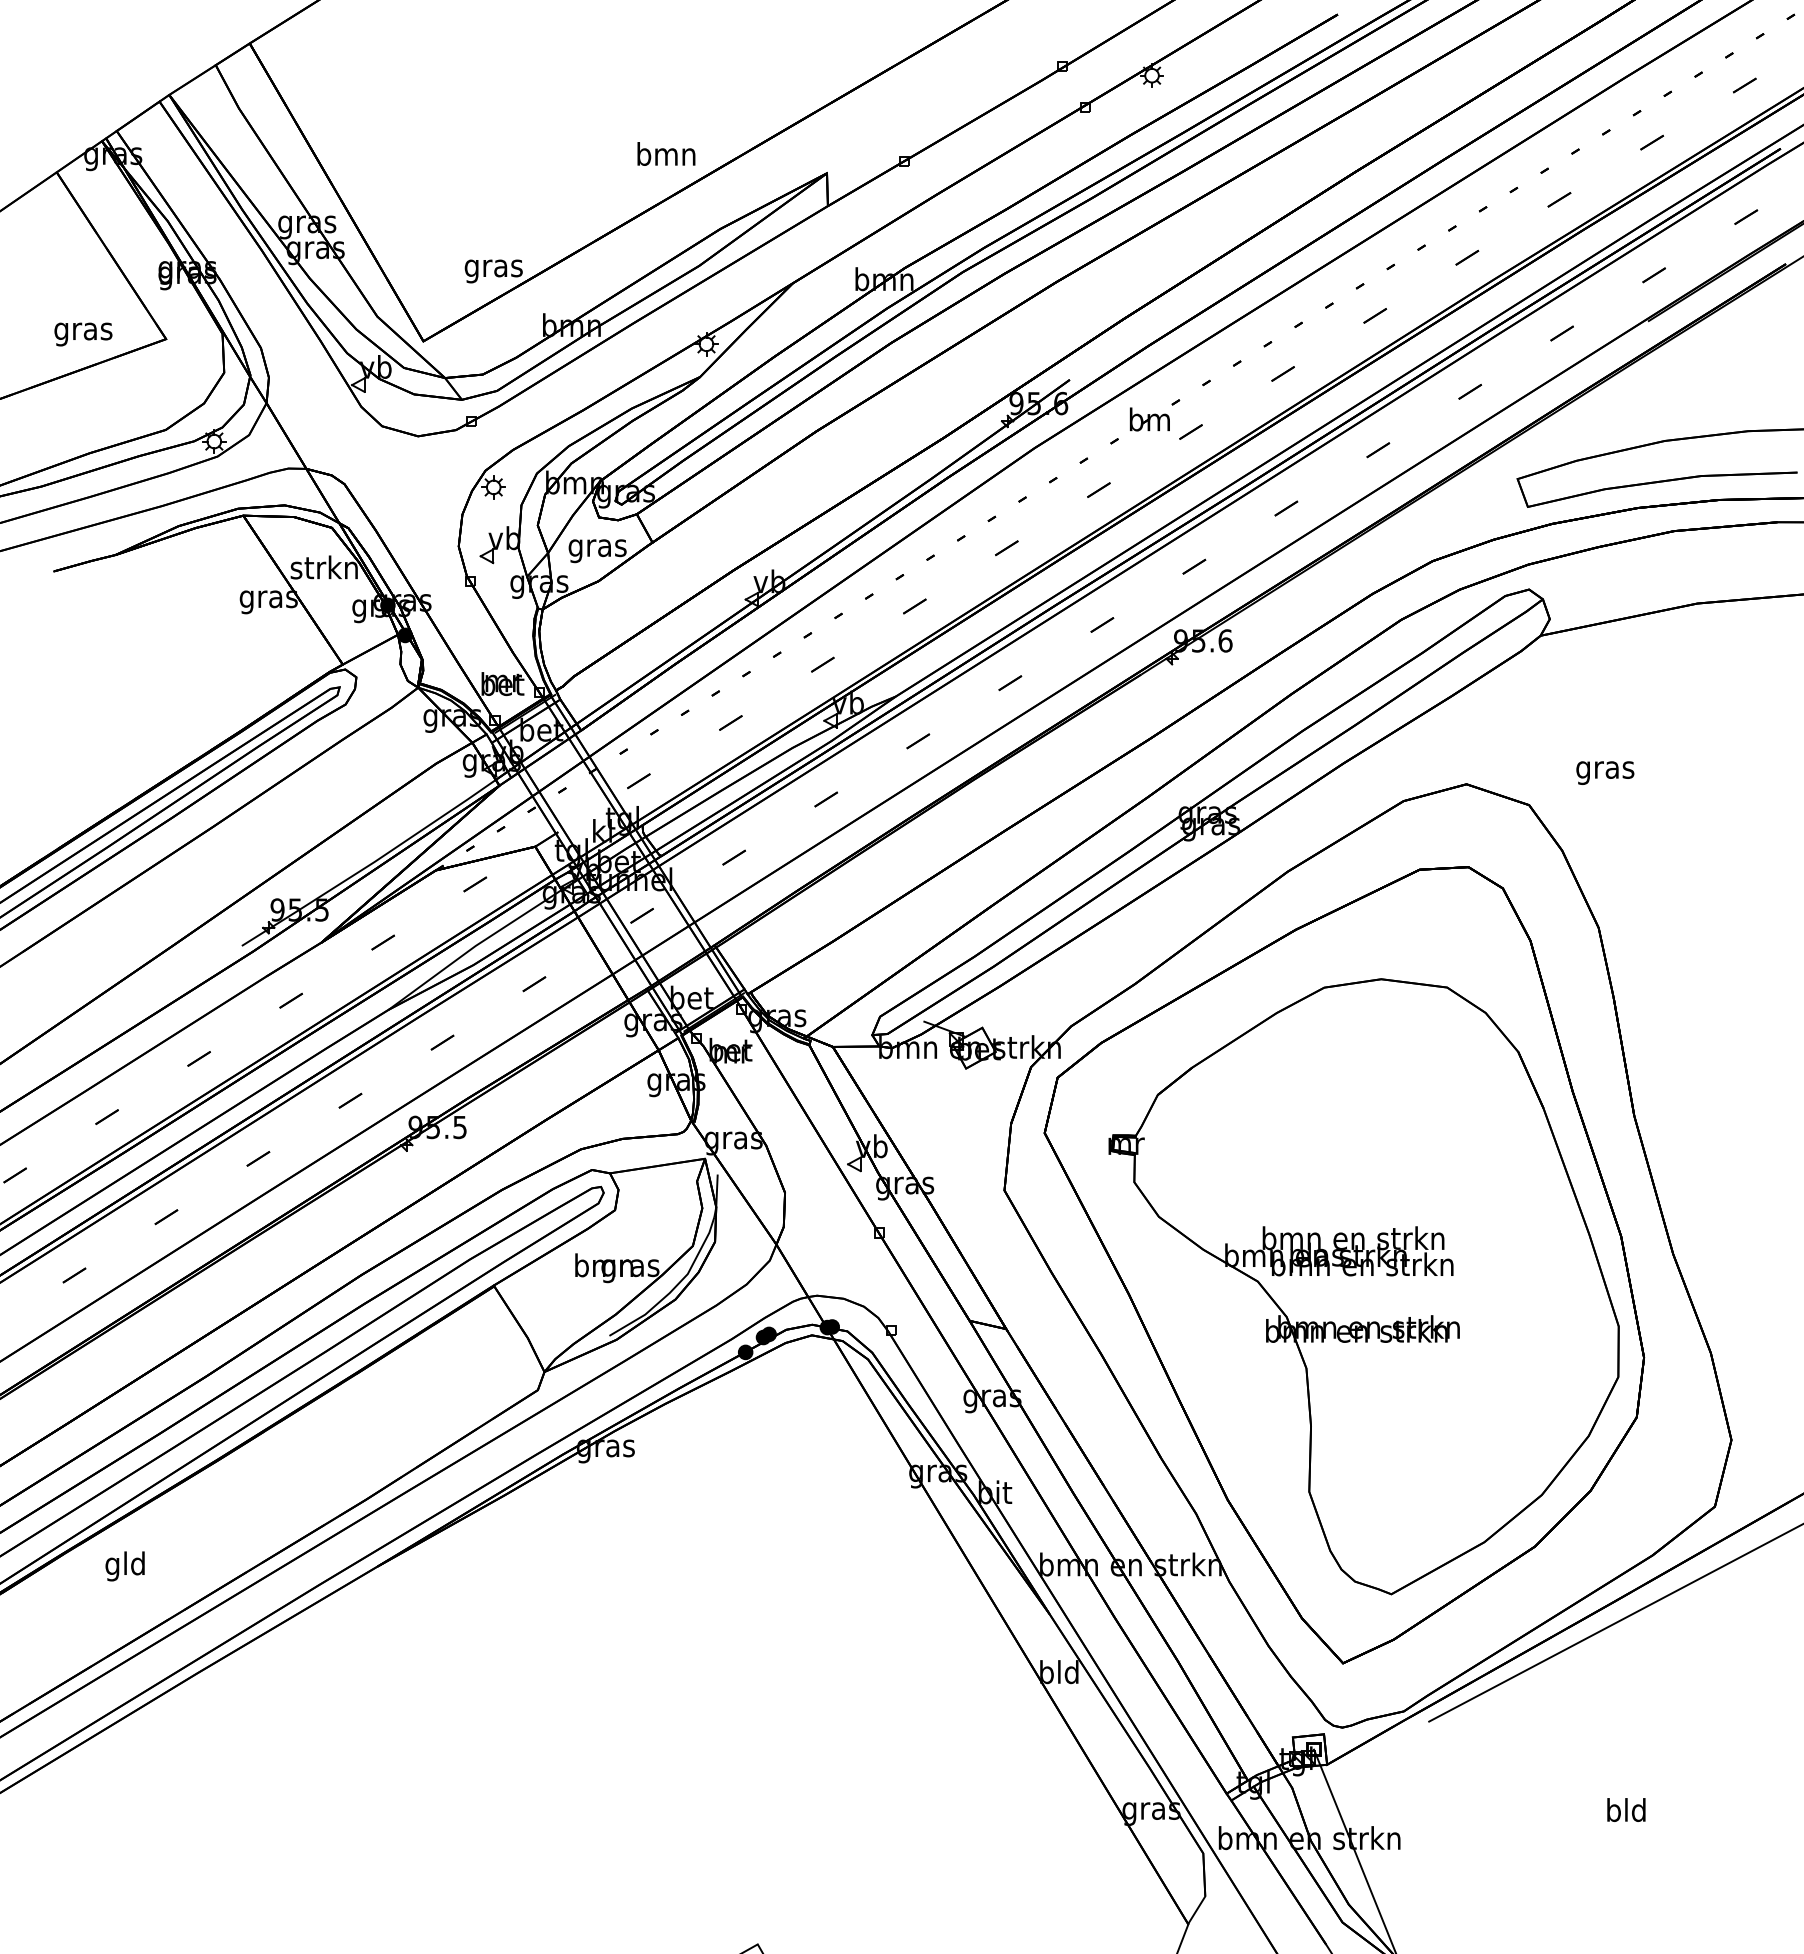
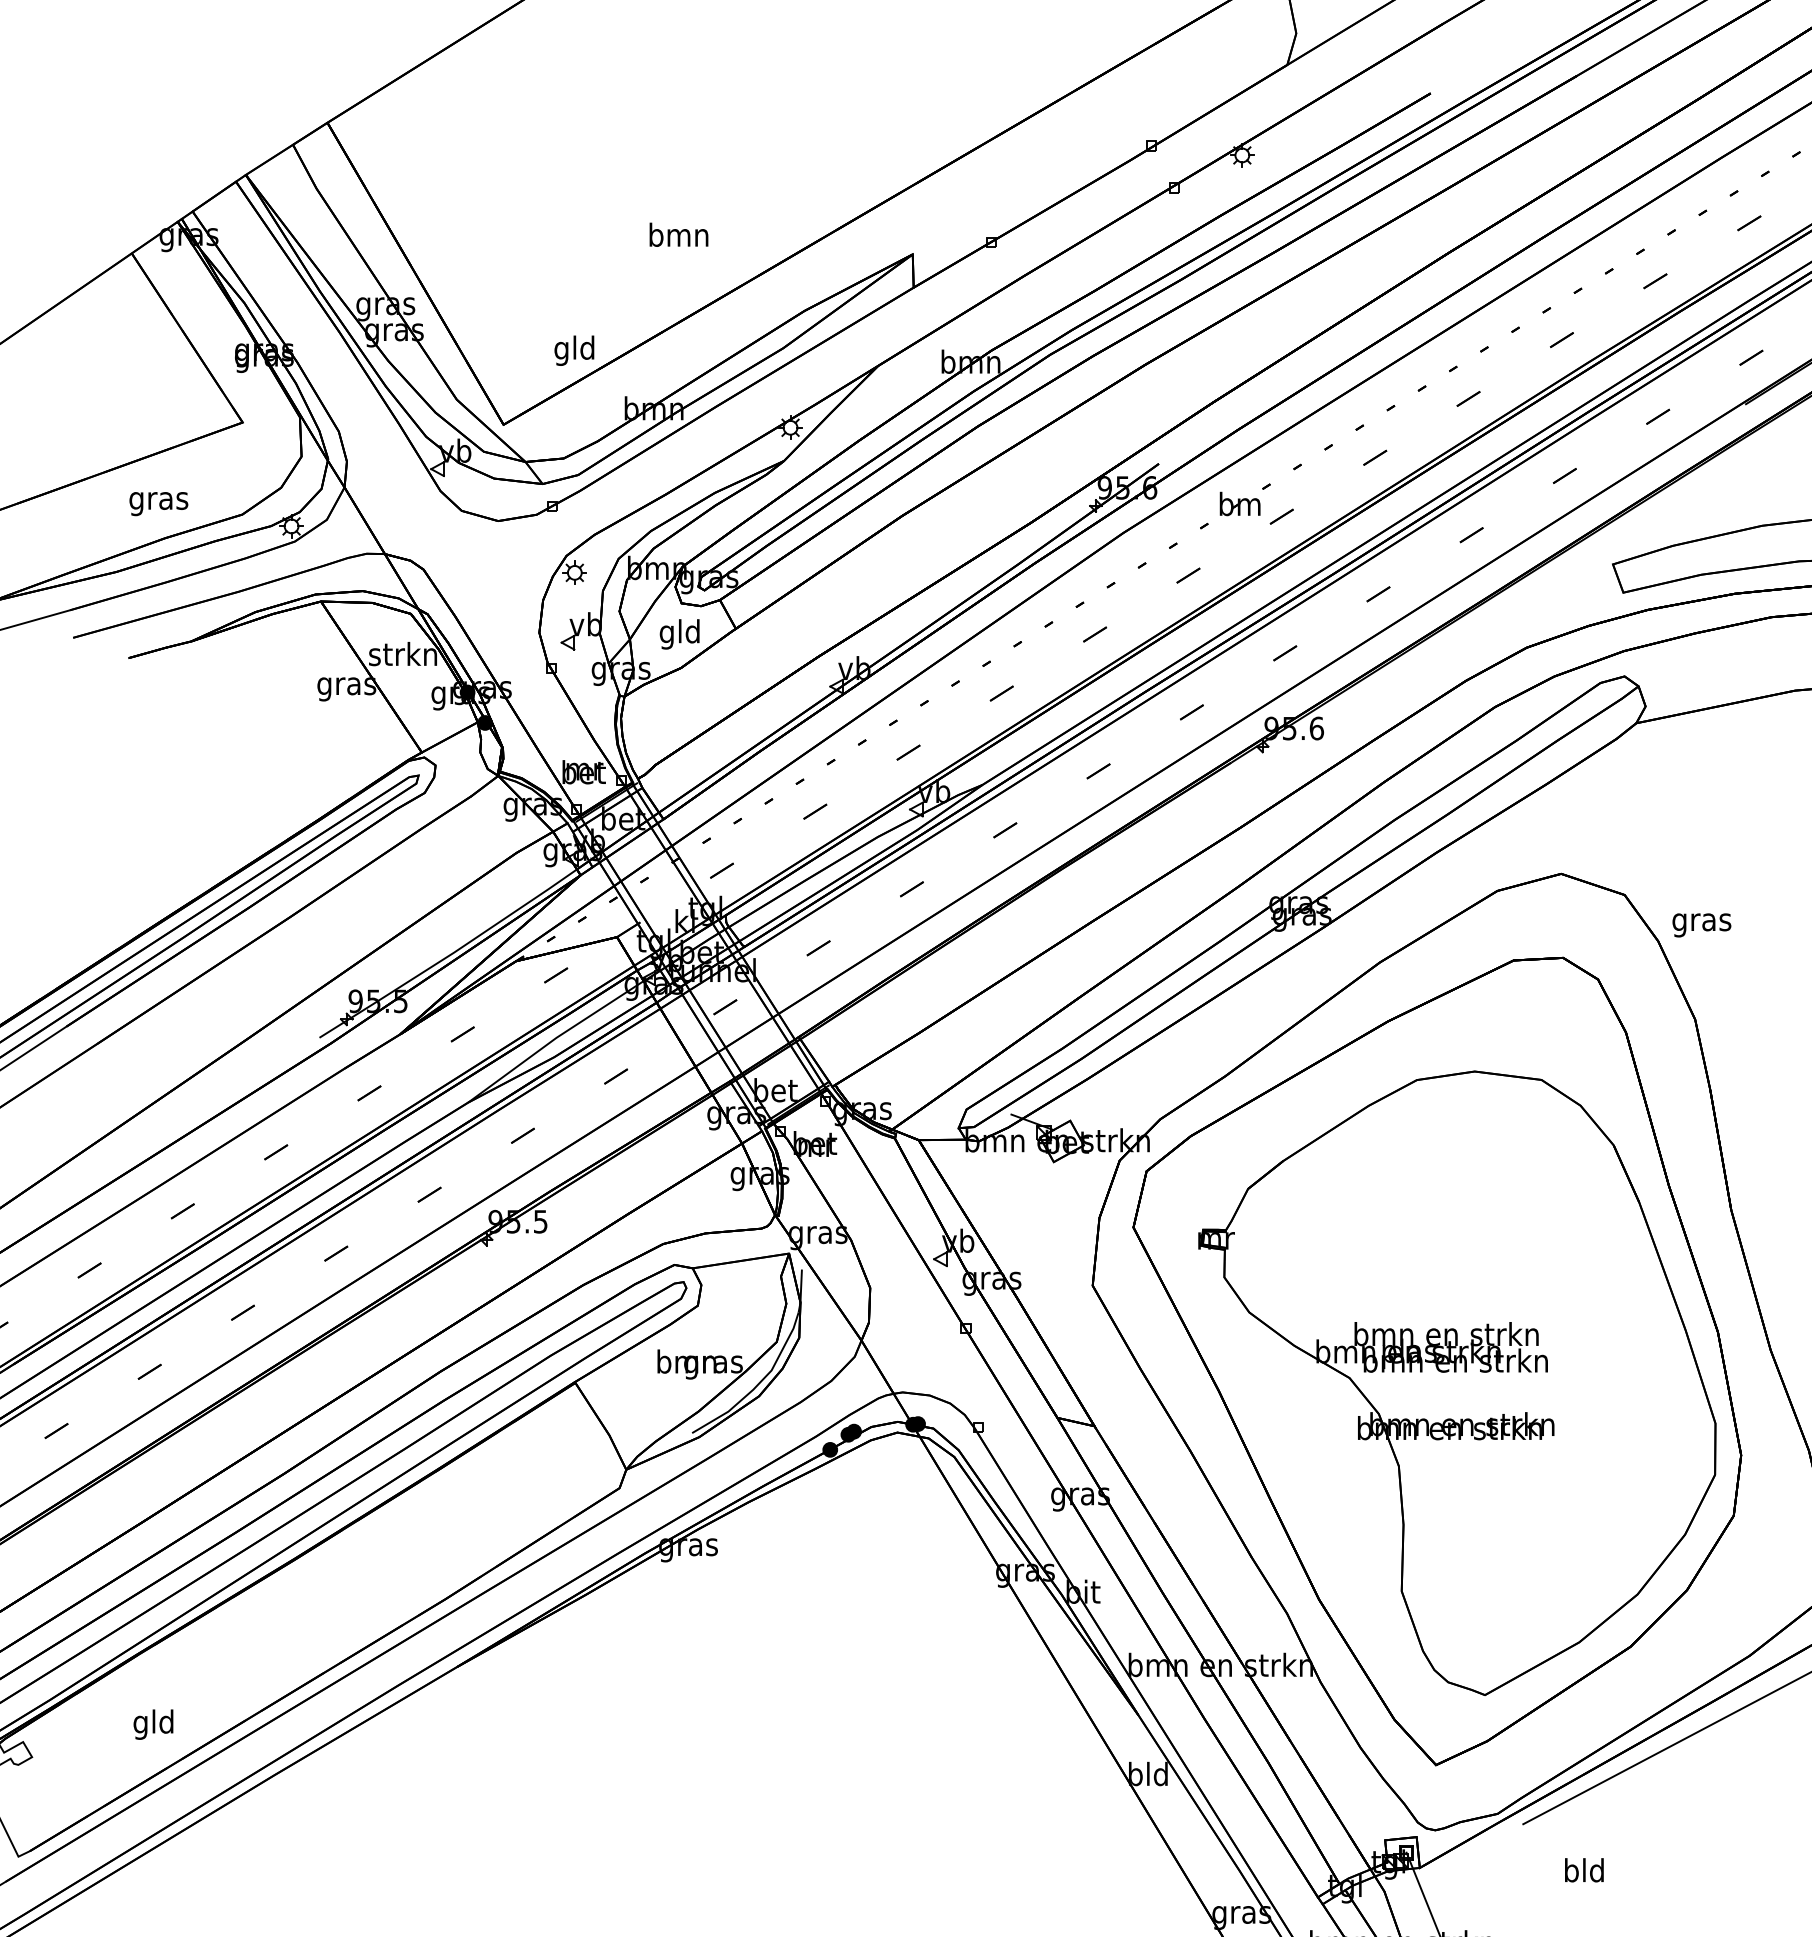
text: (666, 153) -> (679, 234), moved
text: (493, 268) -> (574, 350), gras -> gld
text: (83, 334) -> (158, 504), moved
text: (597, 548) -> (680, 634), gras -> gld
text: (1605, 772) -> (1702, 924), moved
text: (124, 1566) -> (152, 1724), moved
text: (1626, 1809) -> (1584, 1869), moved

